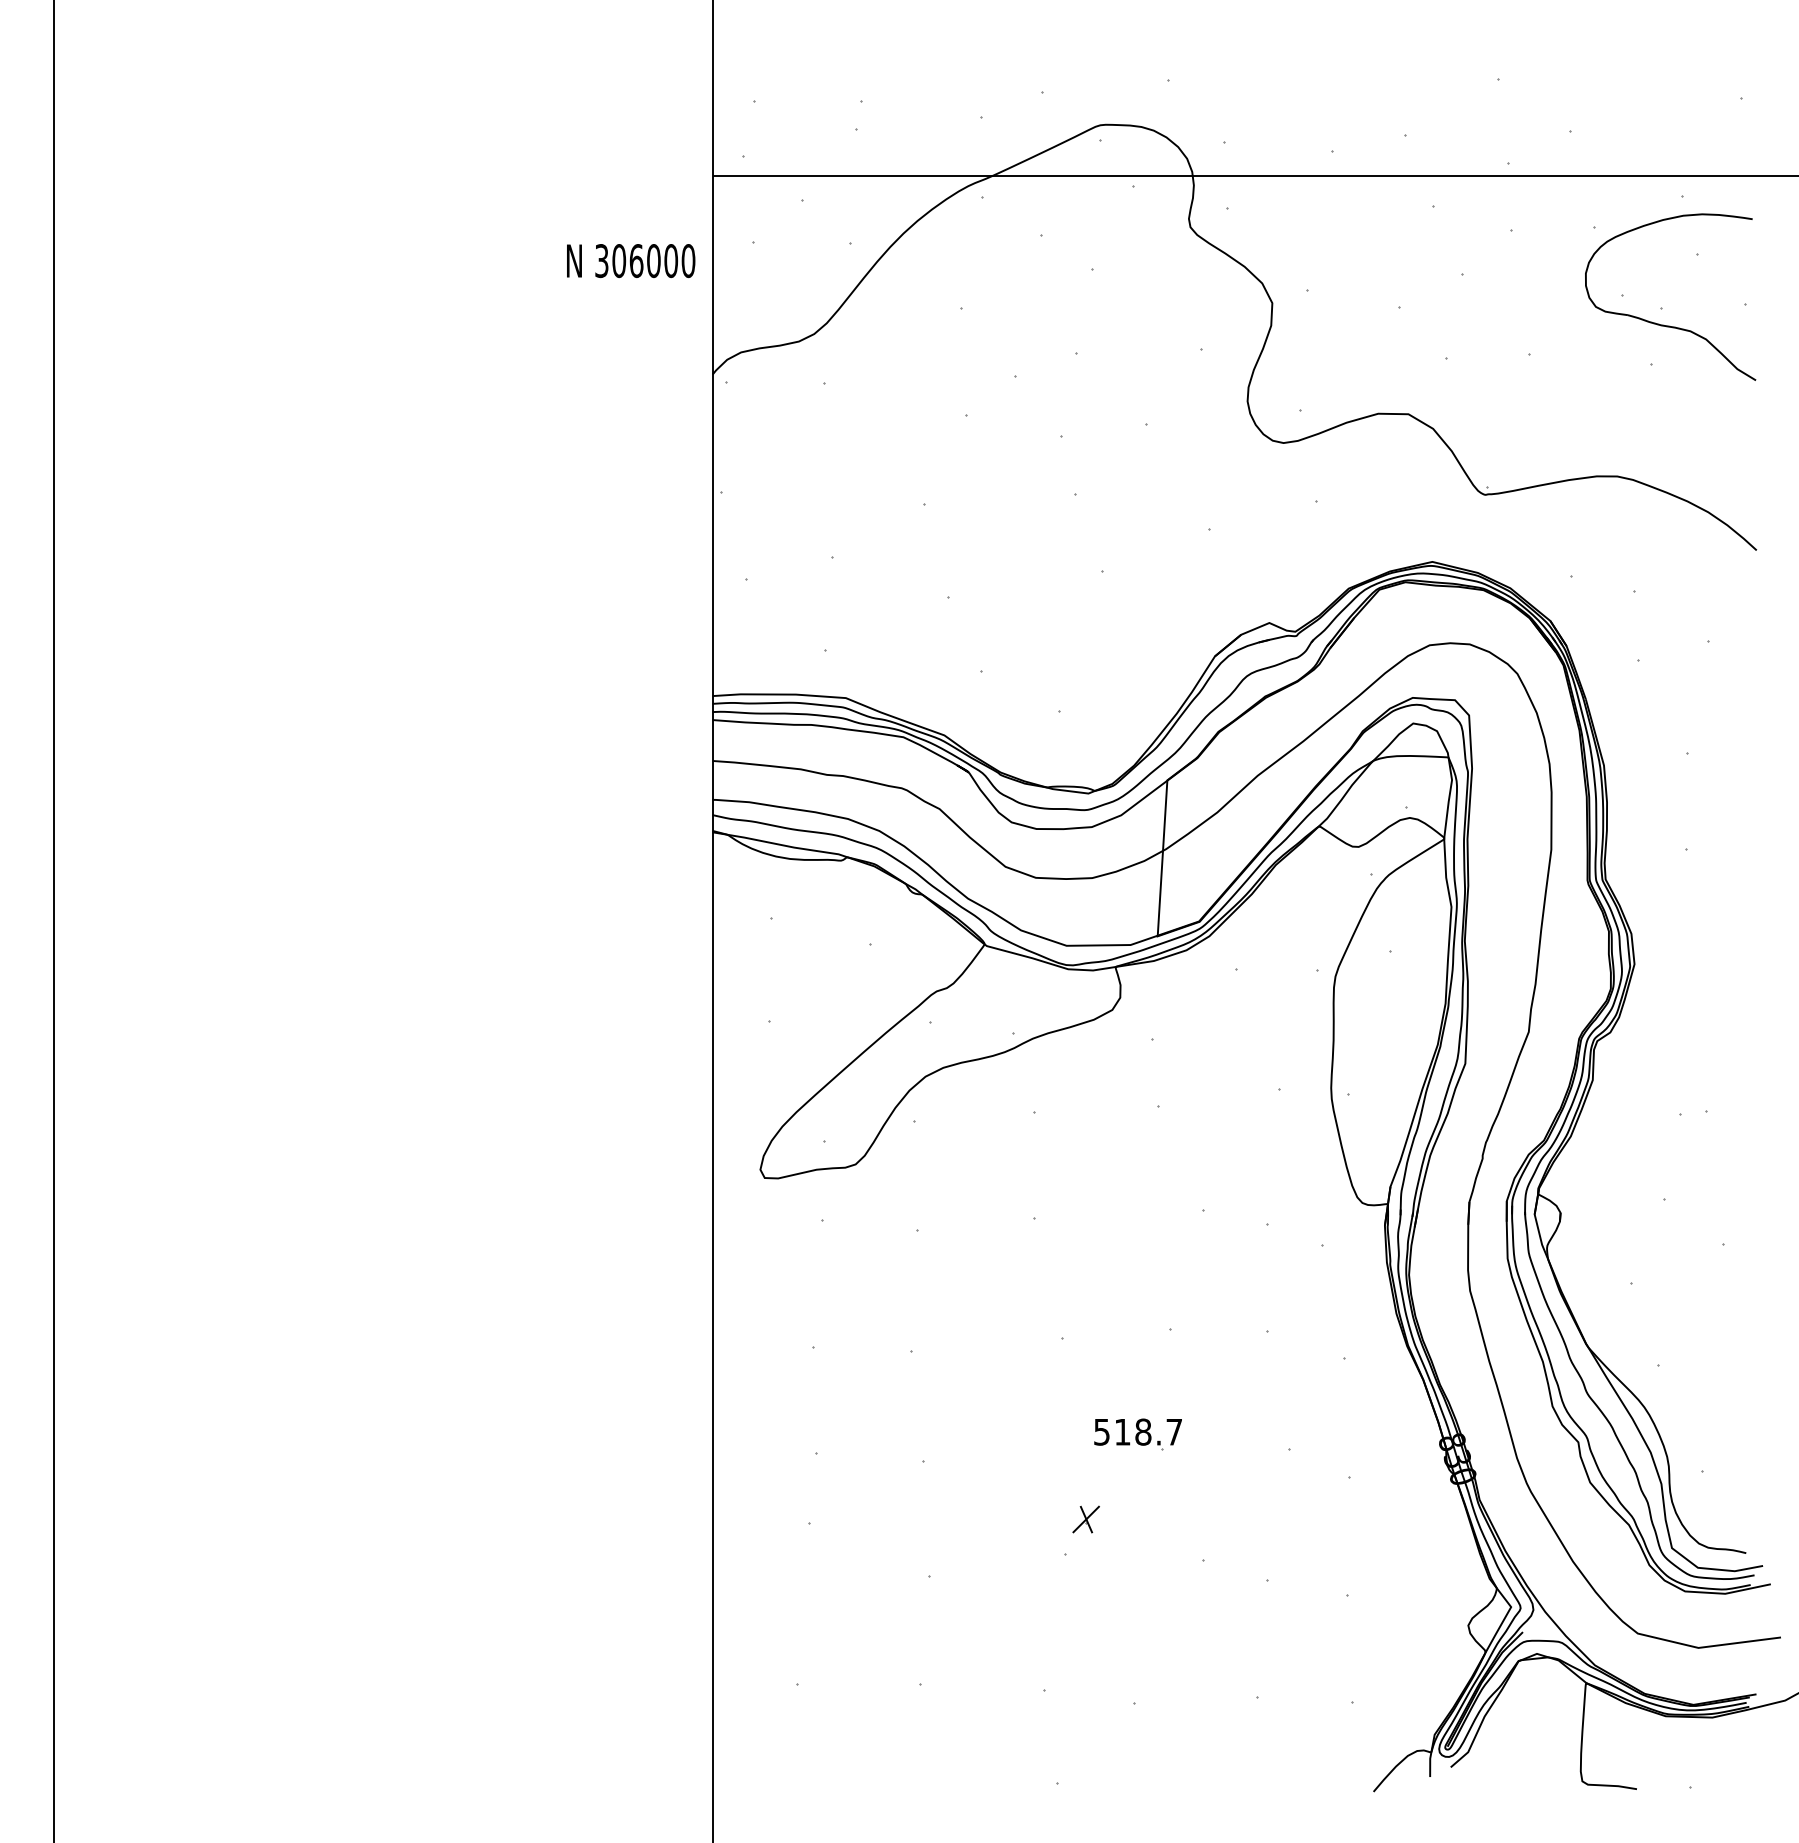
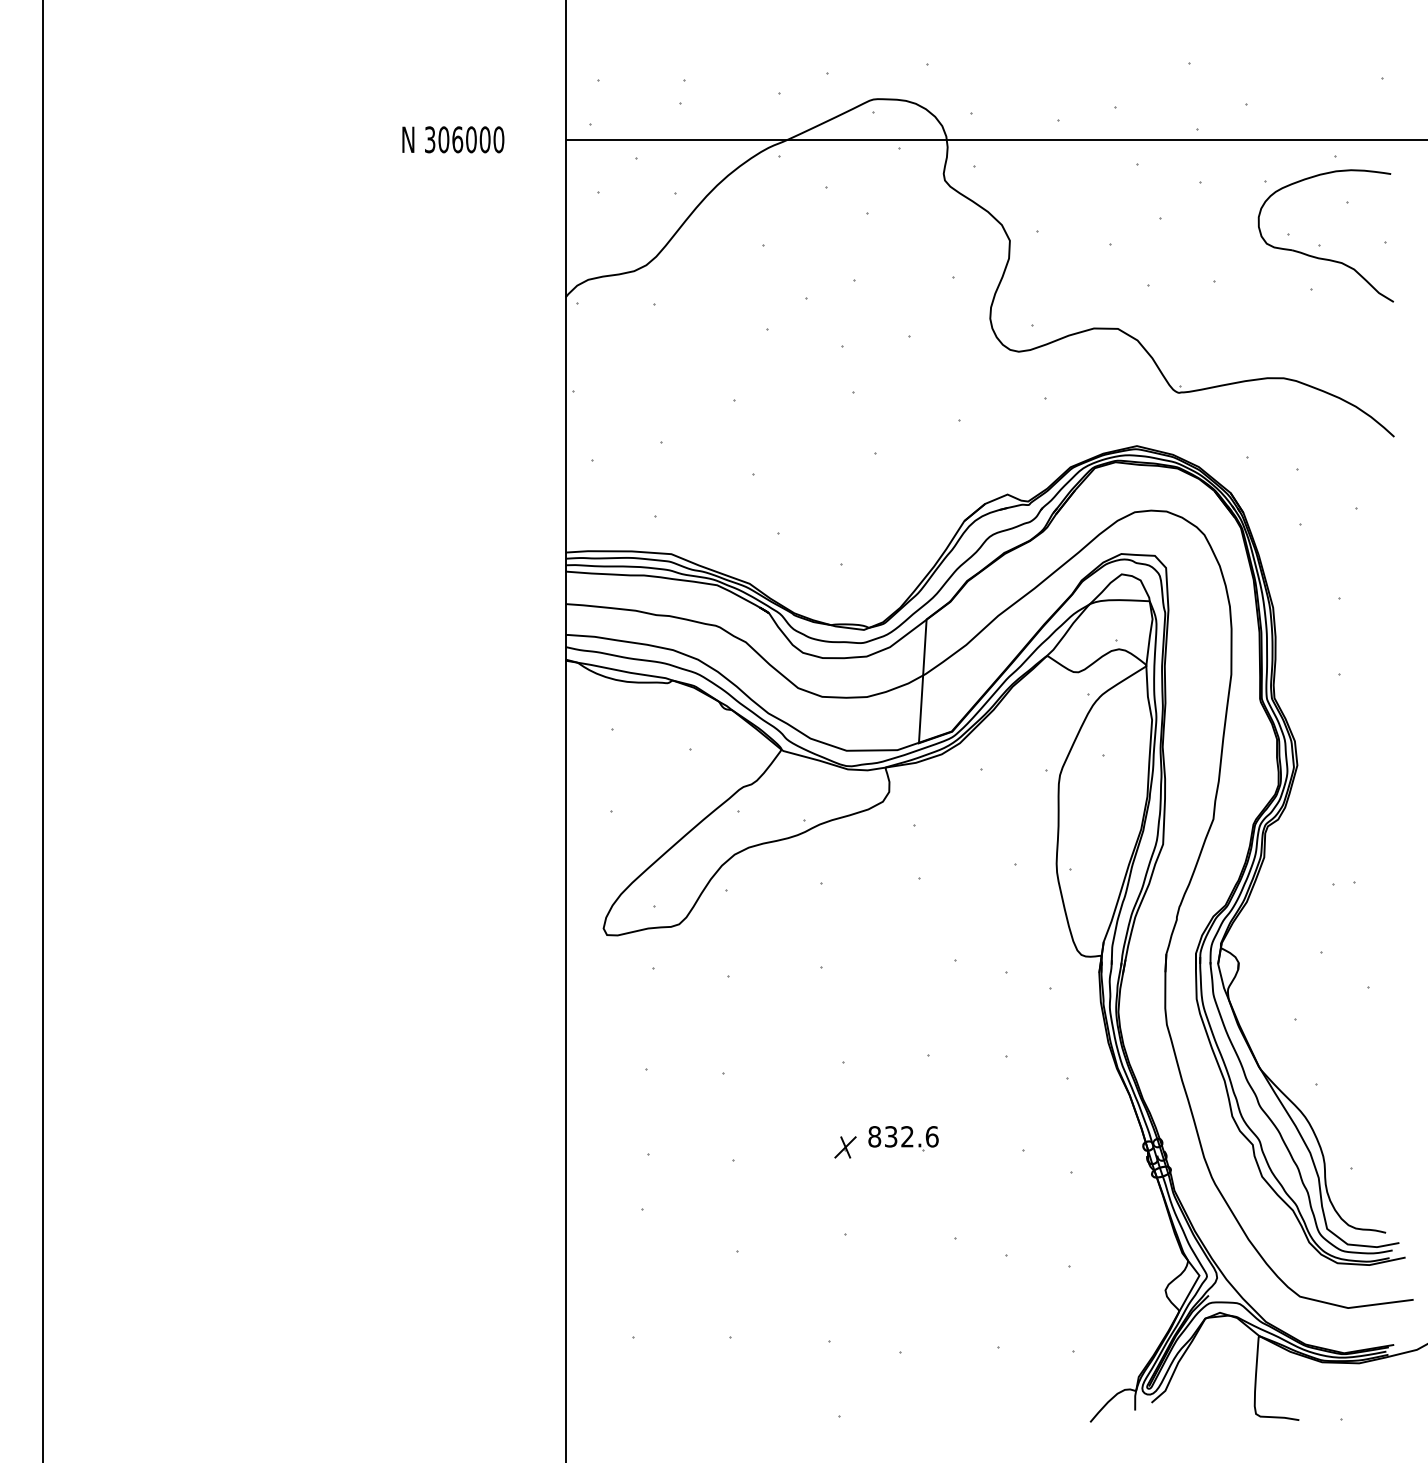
text: (631, 261) -> (453, 140), moved
text: (1138, 1431) -> (903, 1136), 518.7 -> 832.6
part: (1085, 1519) -> (844, 1147), moved

